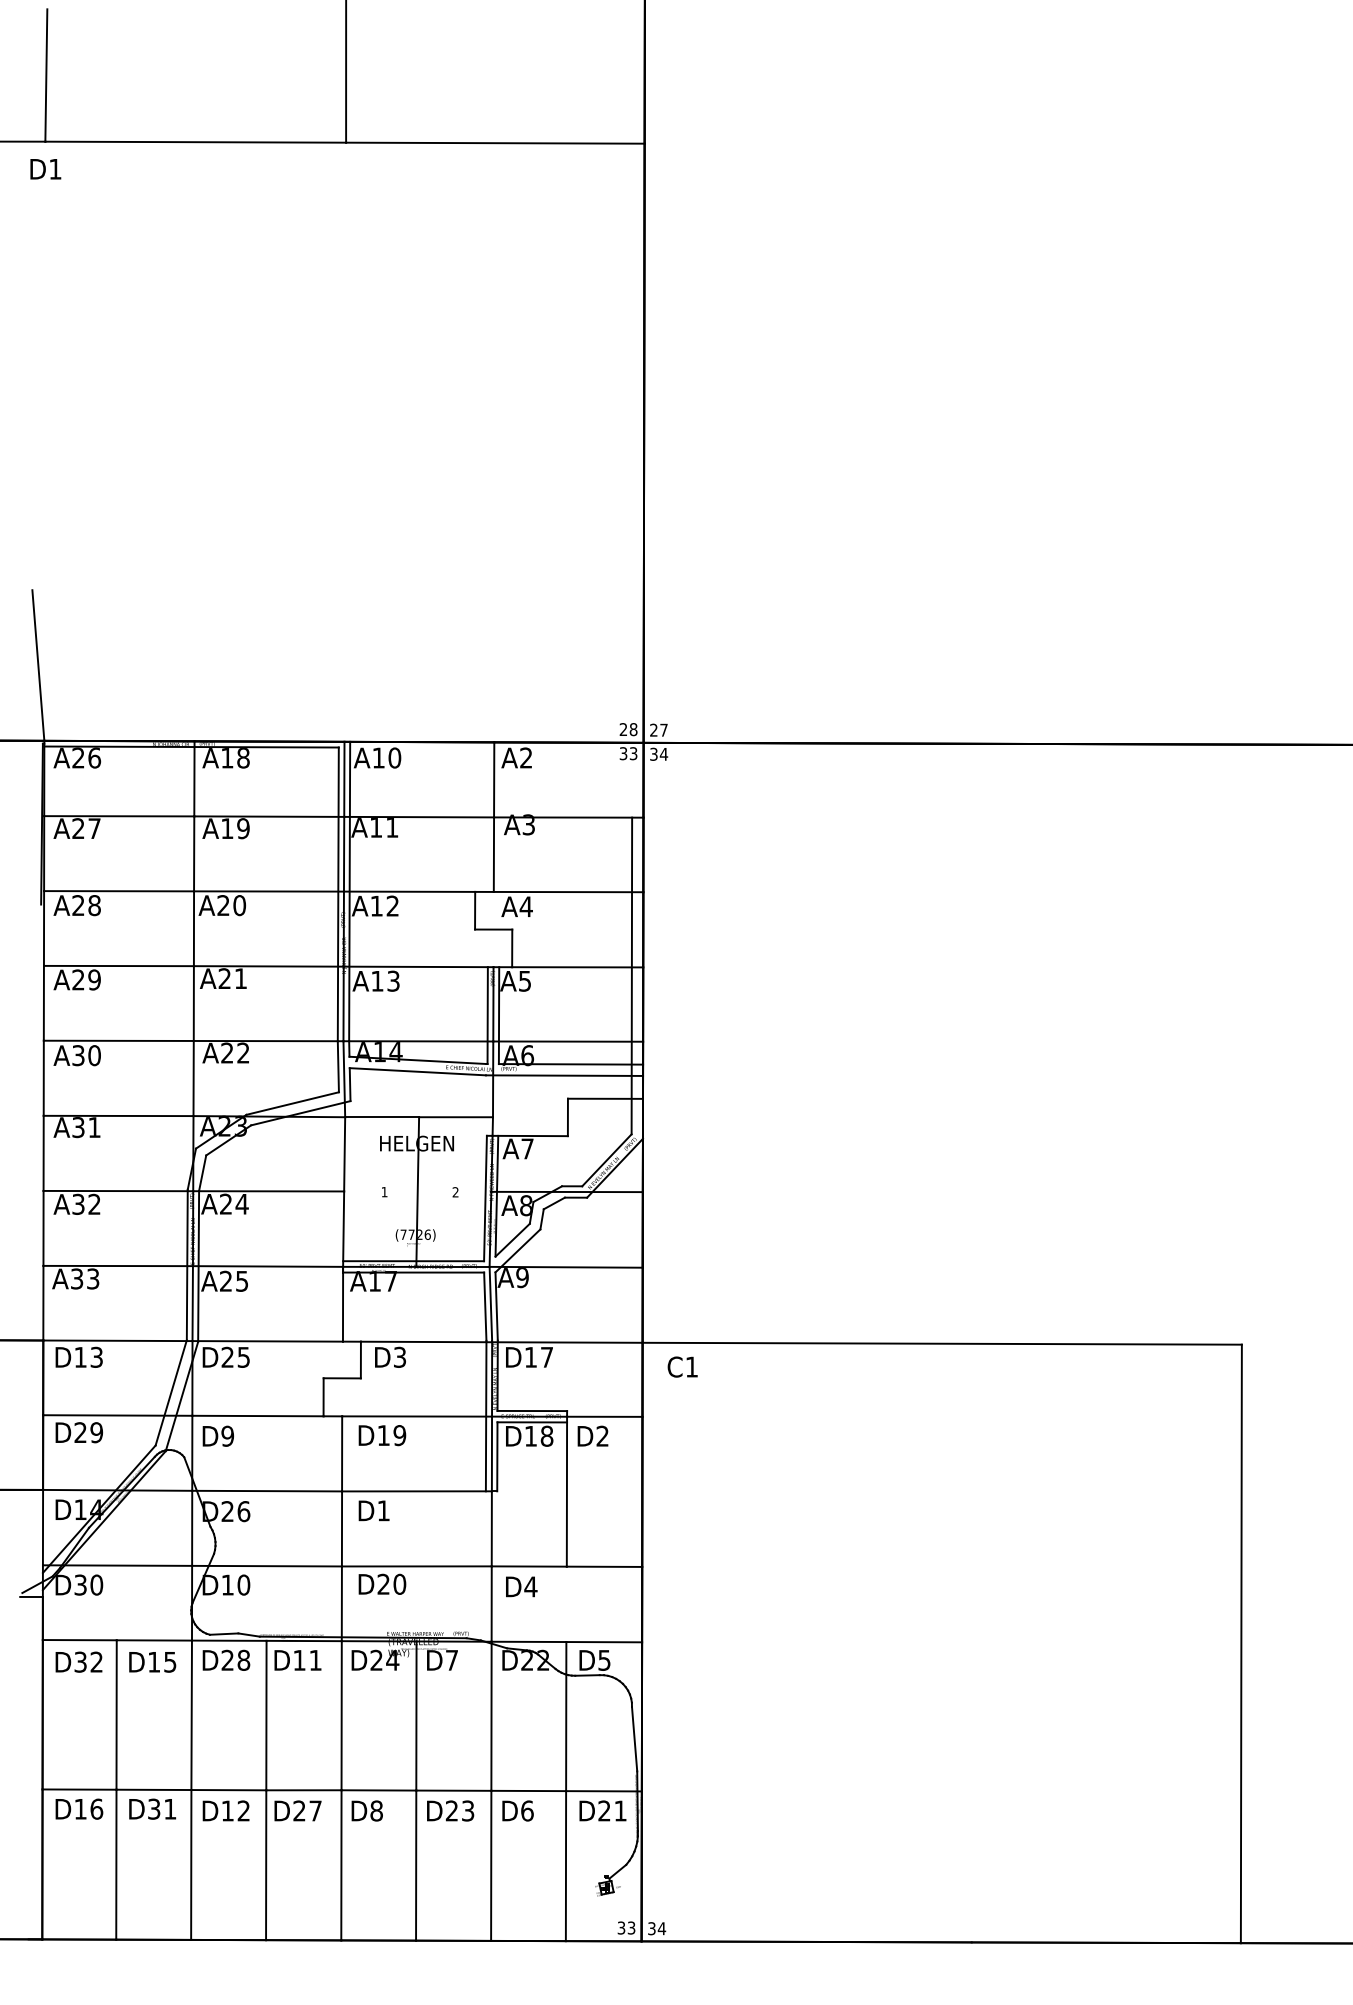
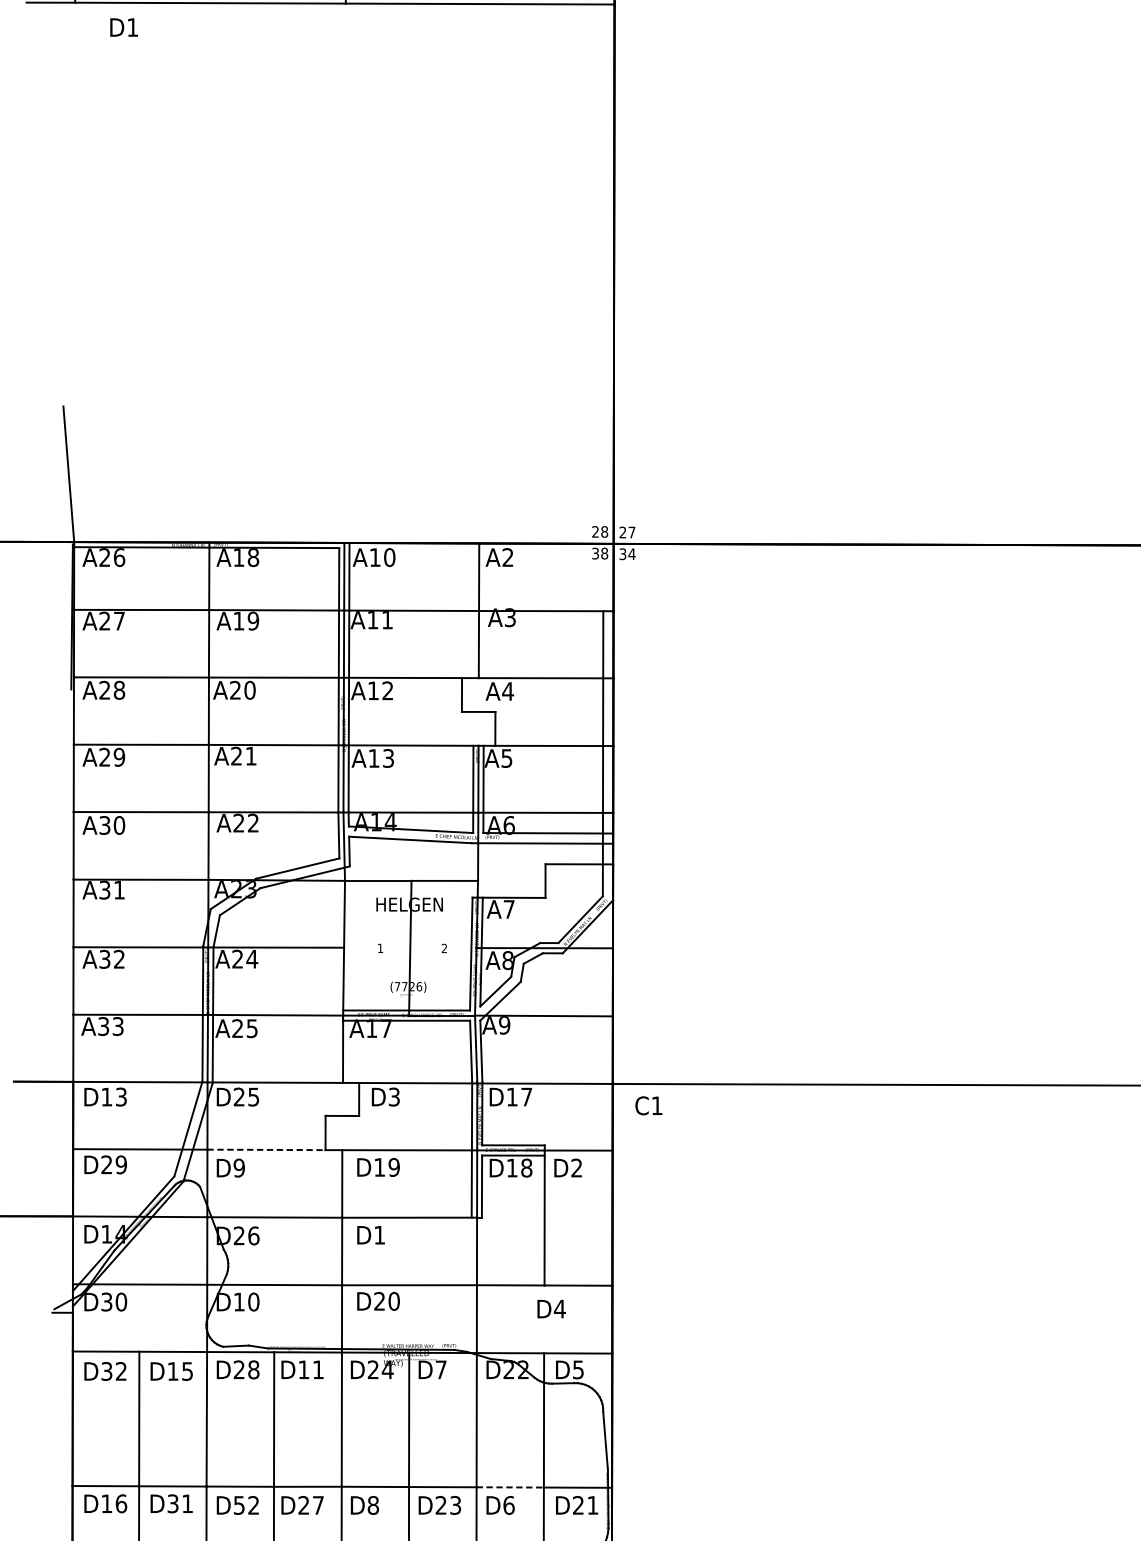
text: (45, 169) -> (123, 27), moved
text: (633, 753) -> (604, 553), 33 -> 38
line: (257, 1416) -> (266, 1150), solid -> dashed
text: (521, 1586) -> (551, 1308), moved
line: (529, 1790) -> (510, 1486), solid -> dashed
text: (227, 1810) -> (239, 1504), D12 -> D52

